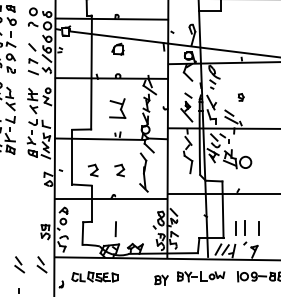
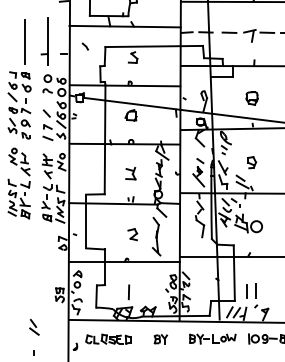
part: (240, 32) -> (251, 98), added
part: (241, 97) -> (252, 162), size x1.67
part: (117, 108) -> (130, 173), size x0.62
part: (92, 170) -> (106, 234), removed
line: (258, 228) -> (269, 291), removed
part: (42, 264) -> (56, 327), removed
part: (161, 280) -> (160, 339), moved

